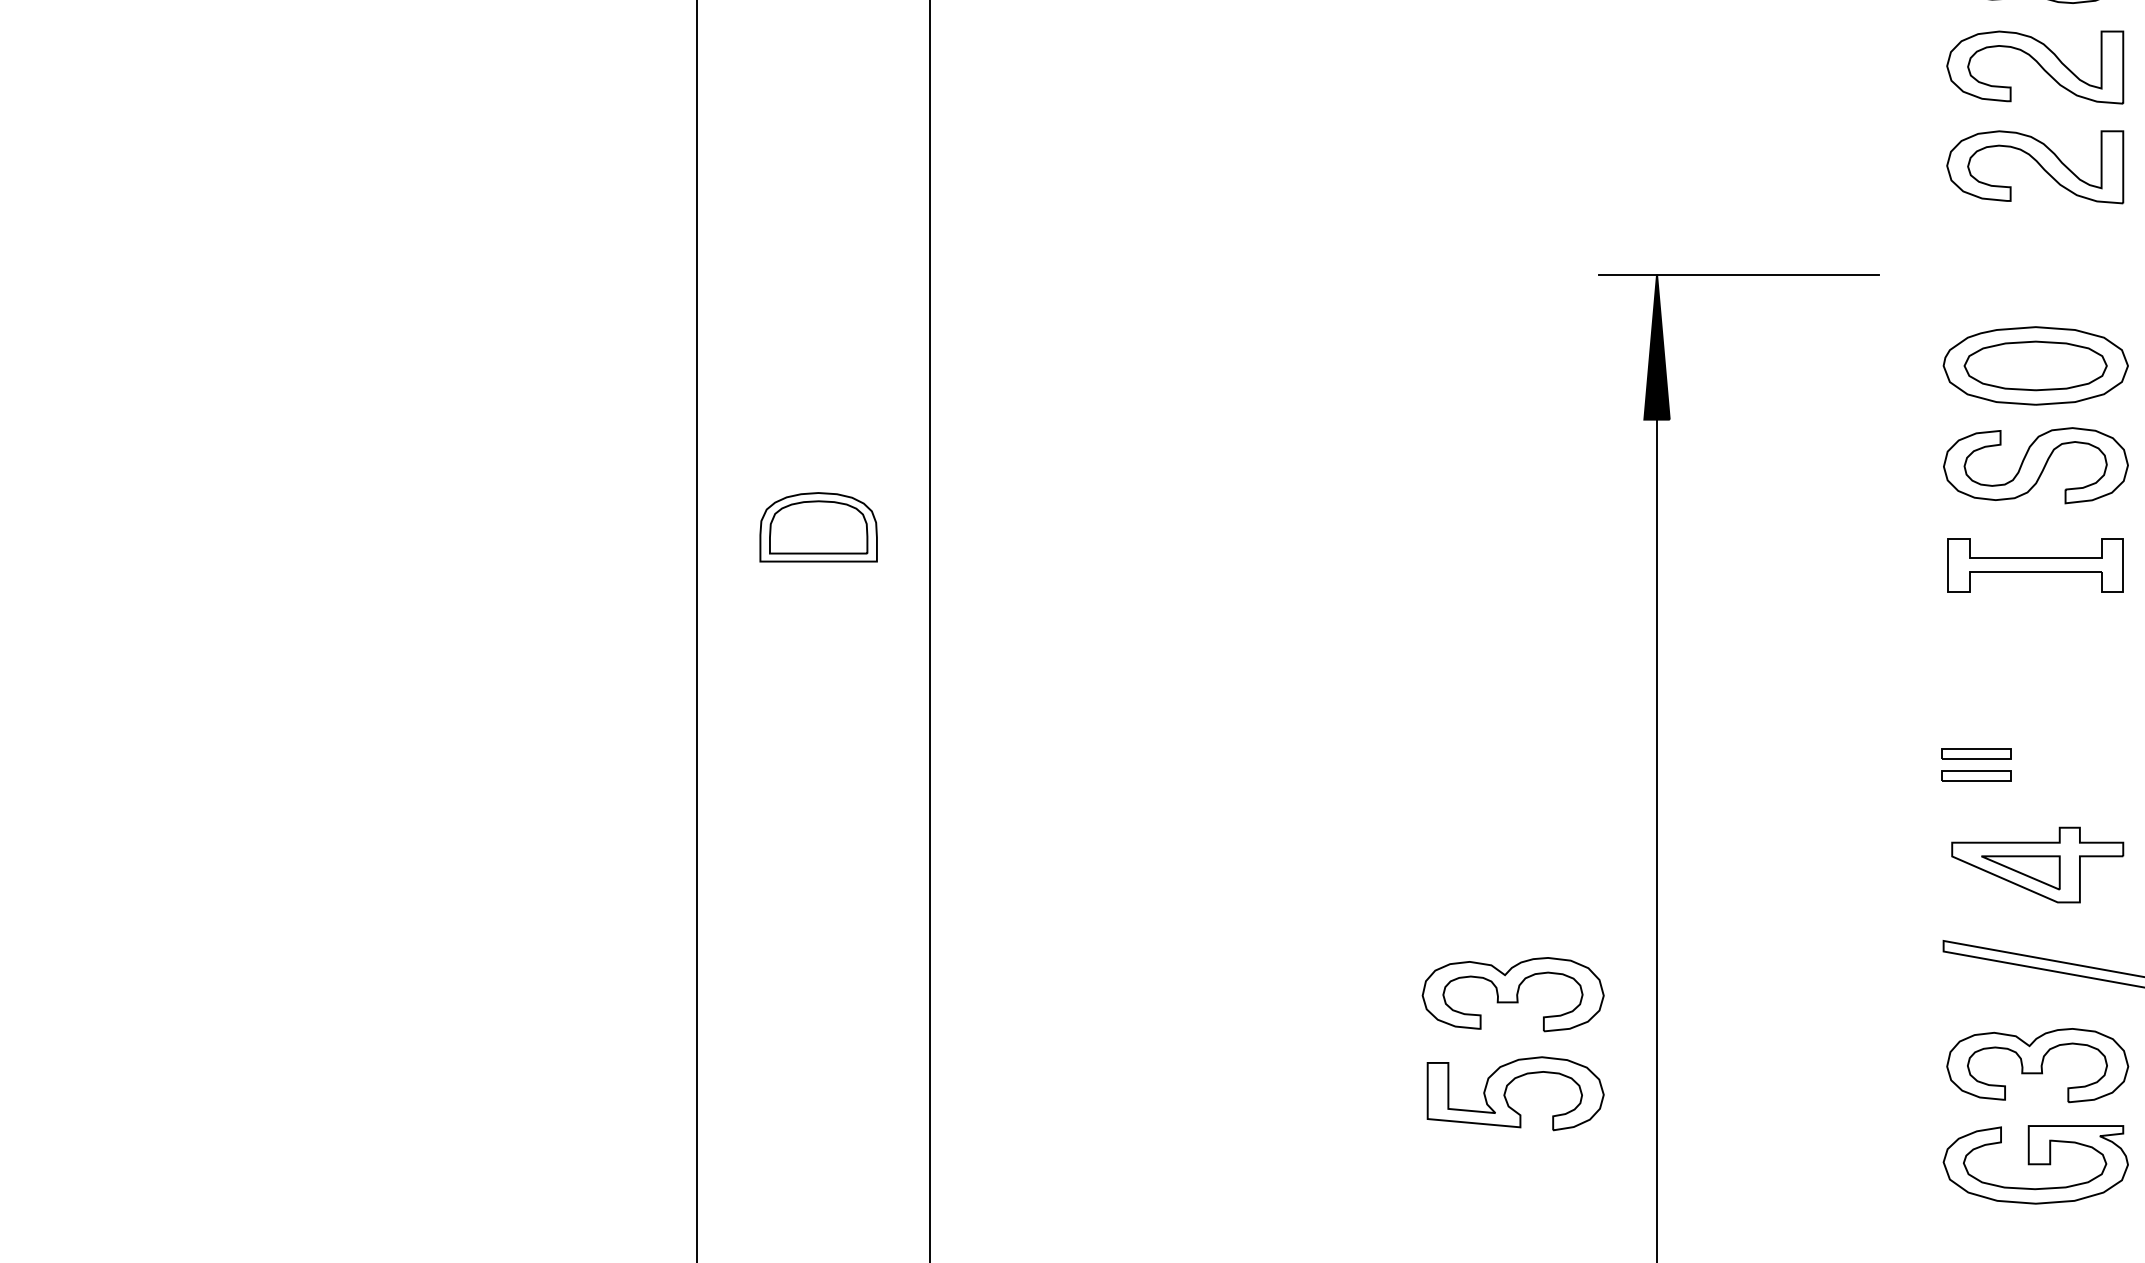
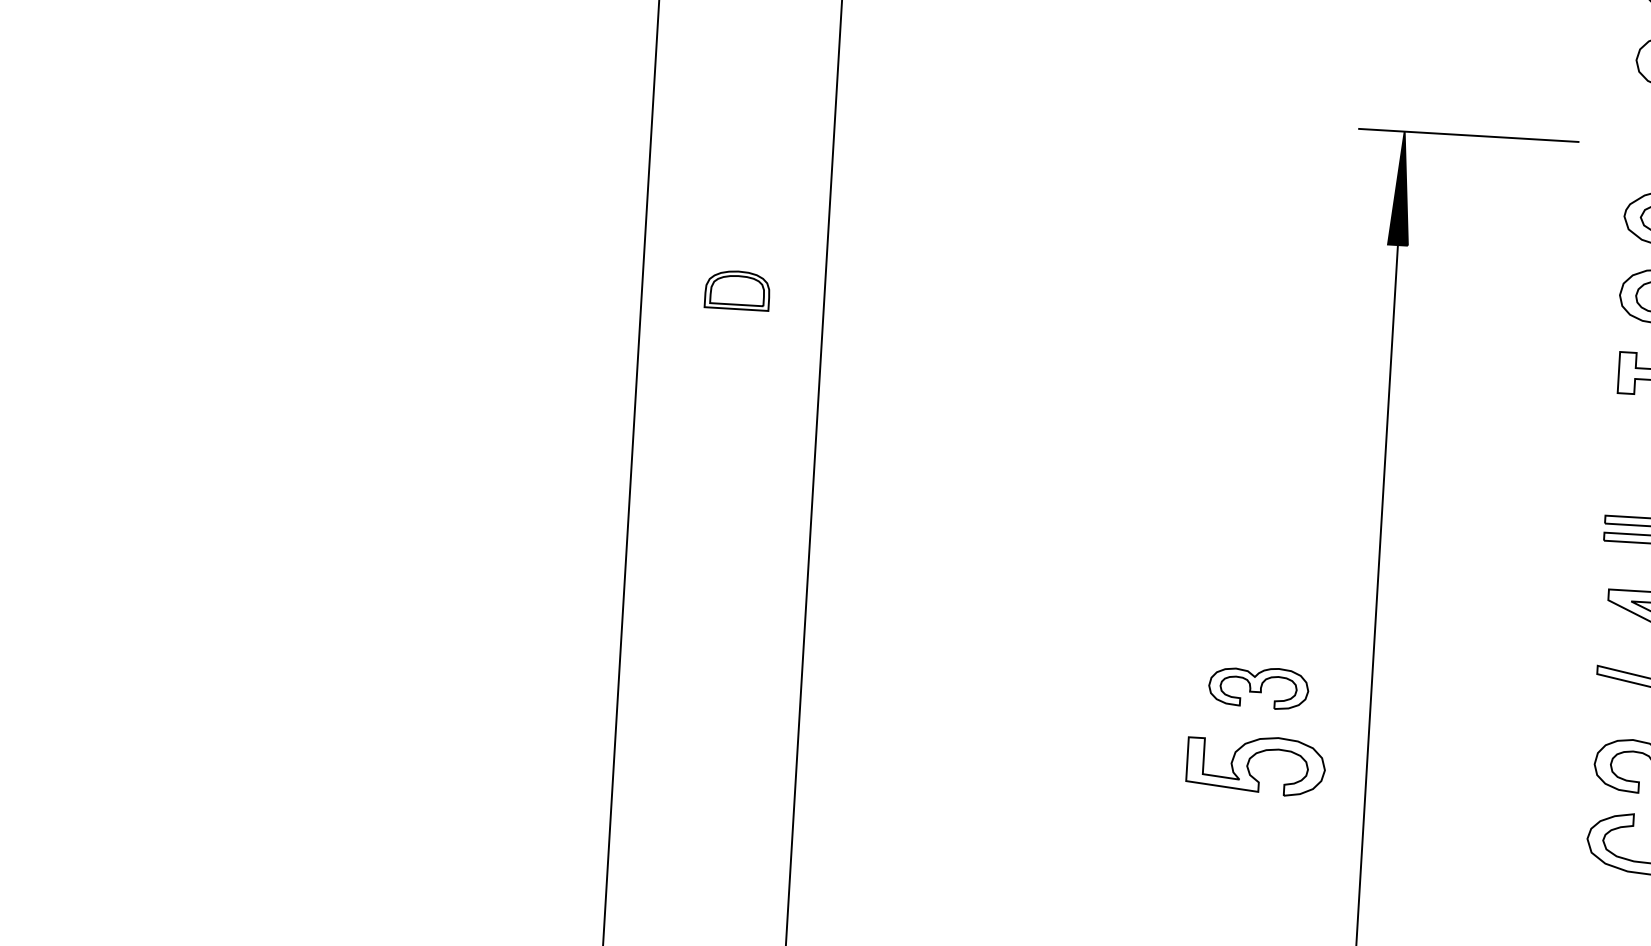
part: (818, 527) -> (737, 290), size x0.7
part: (1512, 994) -> (1258, 687), size x0.7

